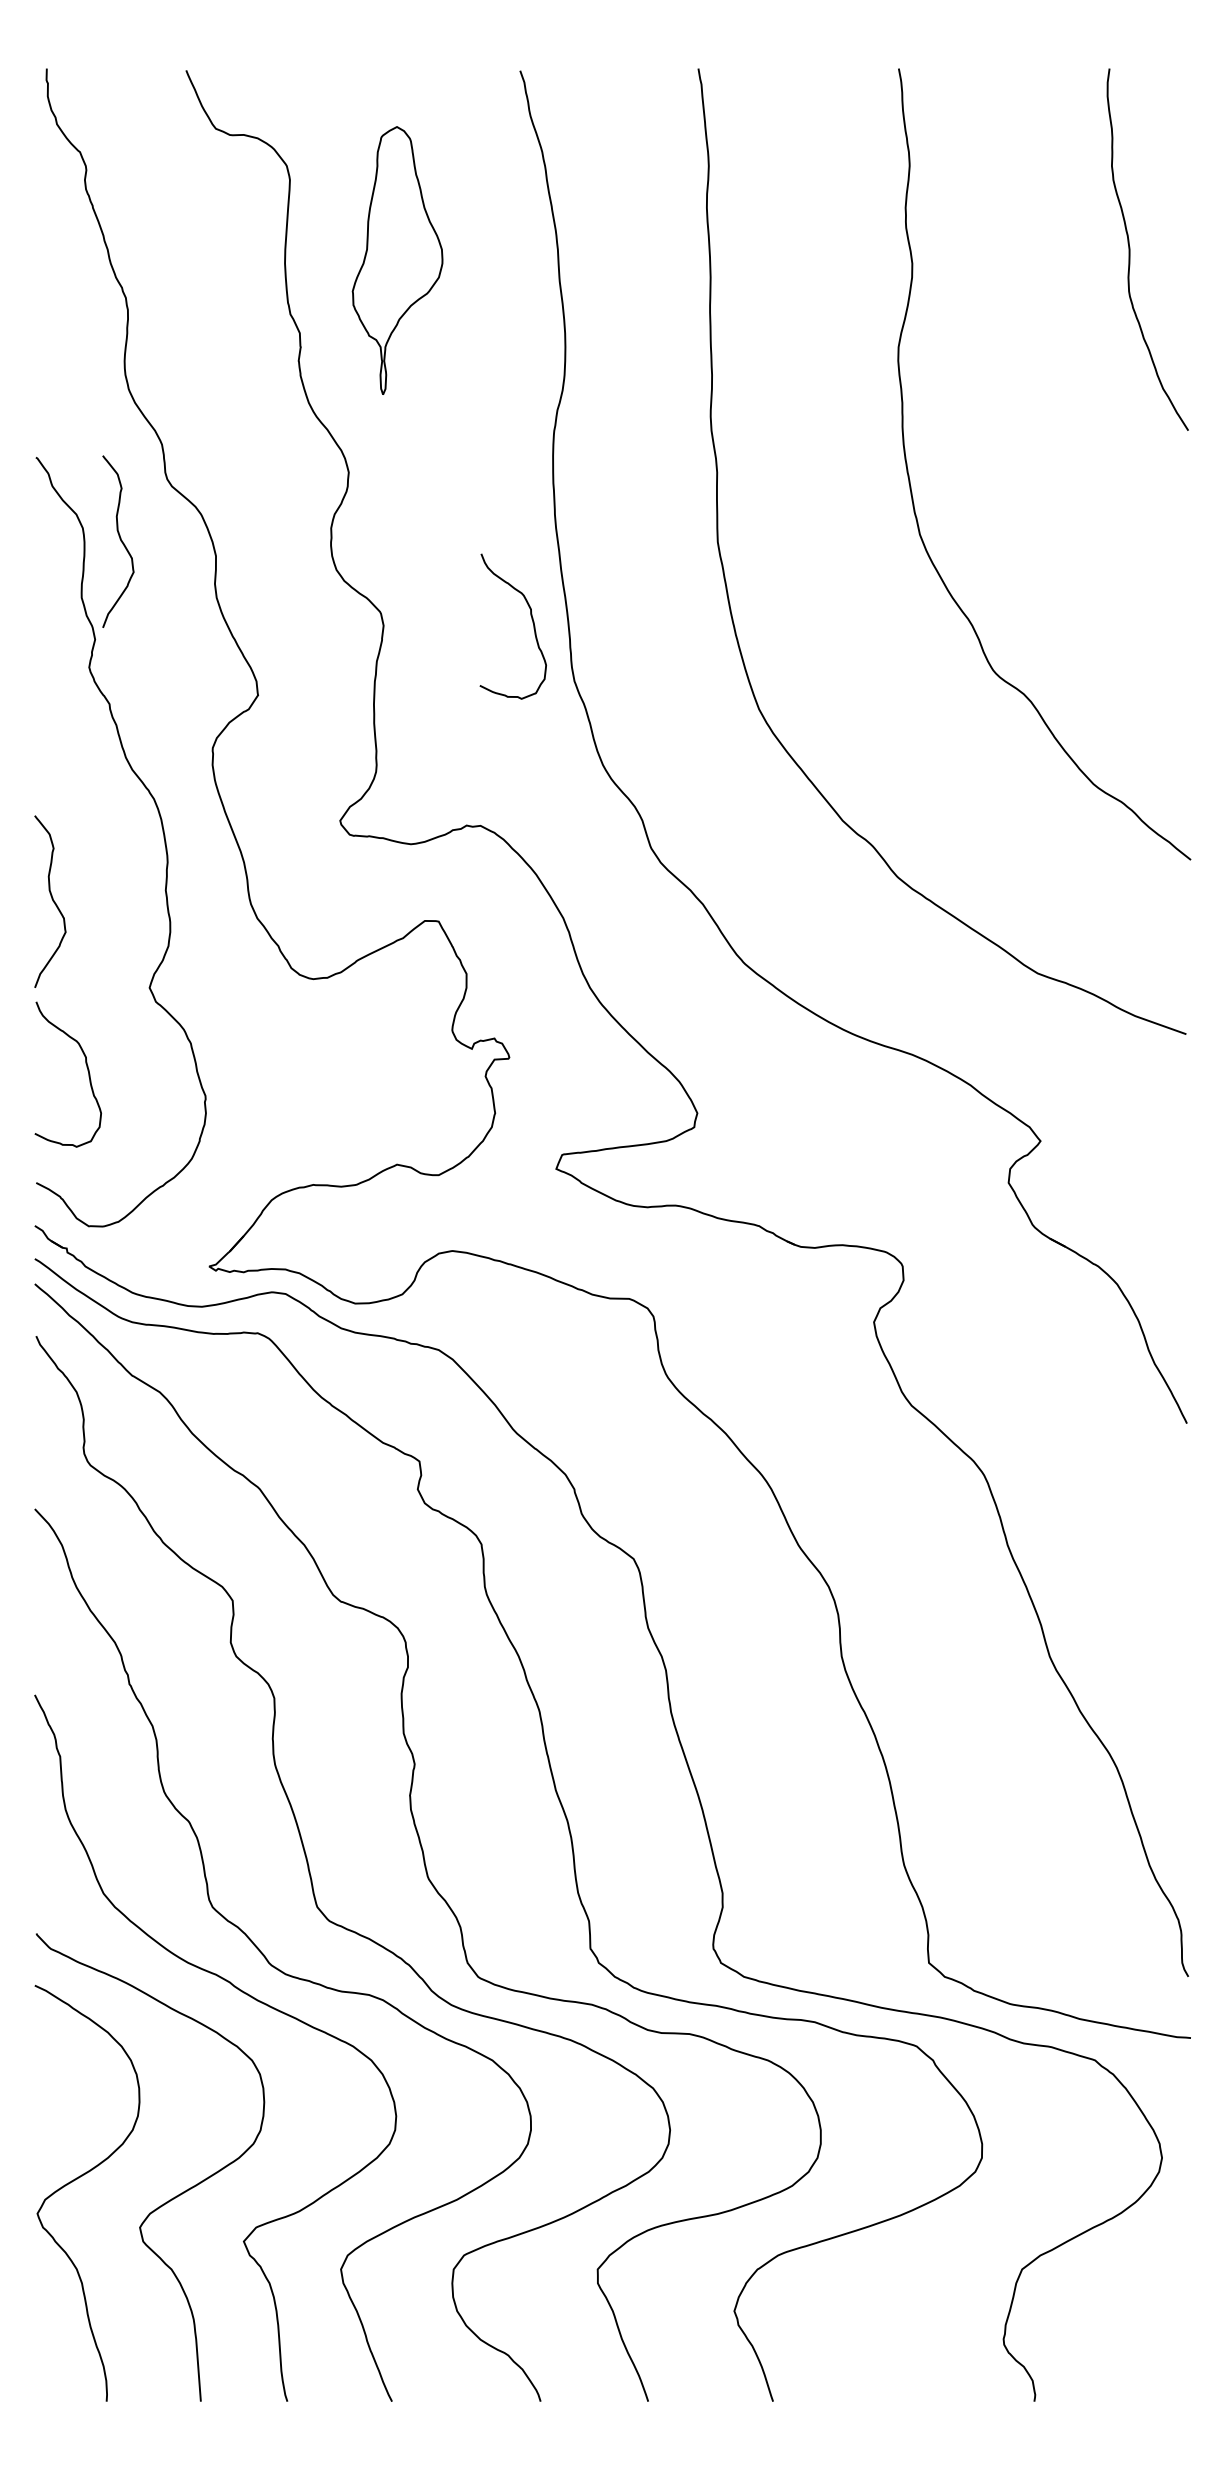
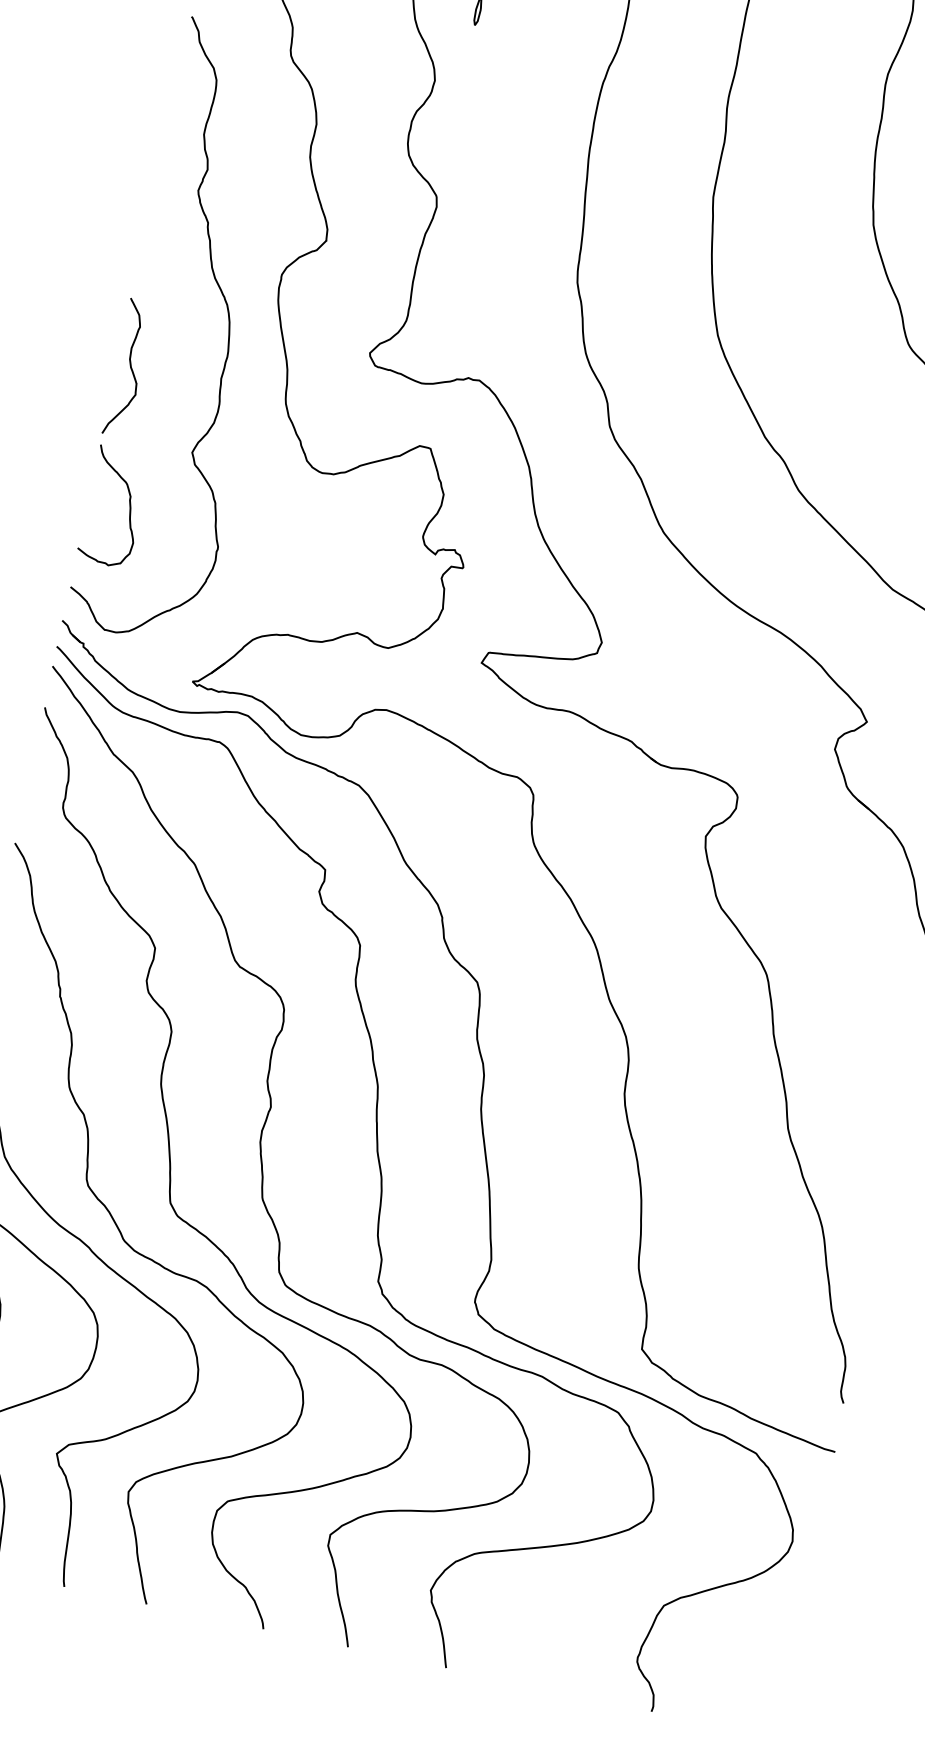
curve: (120, 541) -> (243, 96), removed
curve: (532, 623) -> (554, 230), removed

